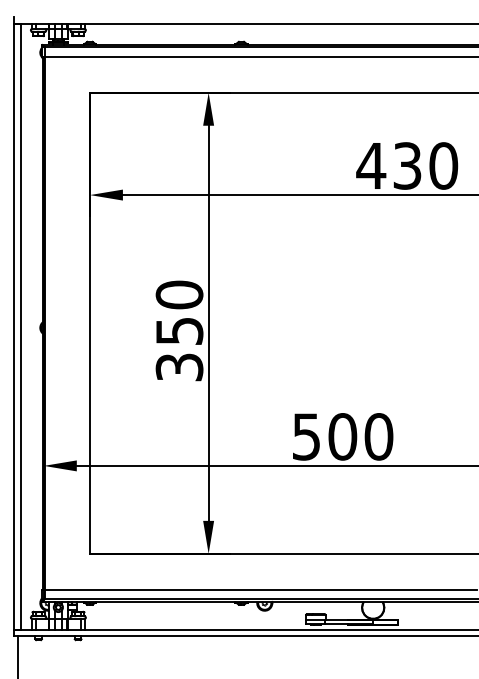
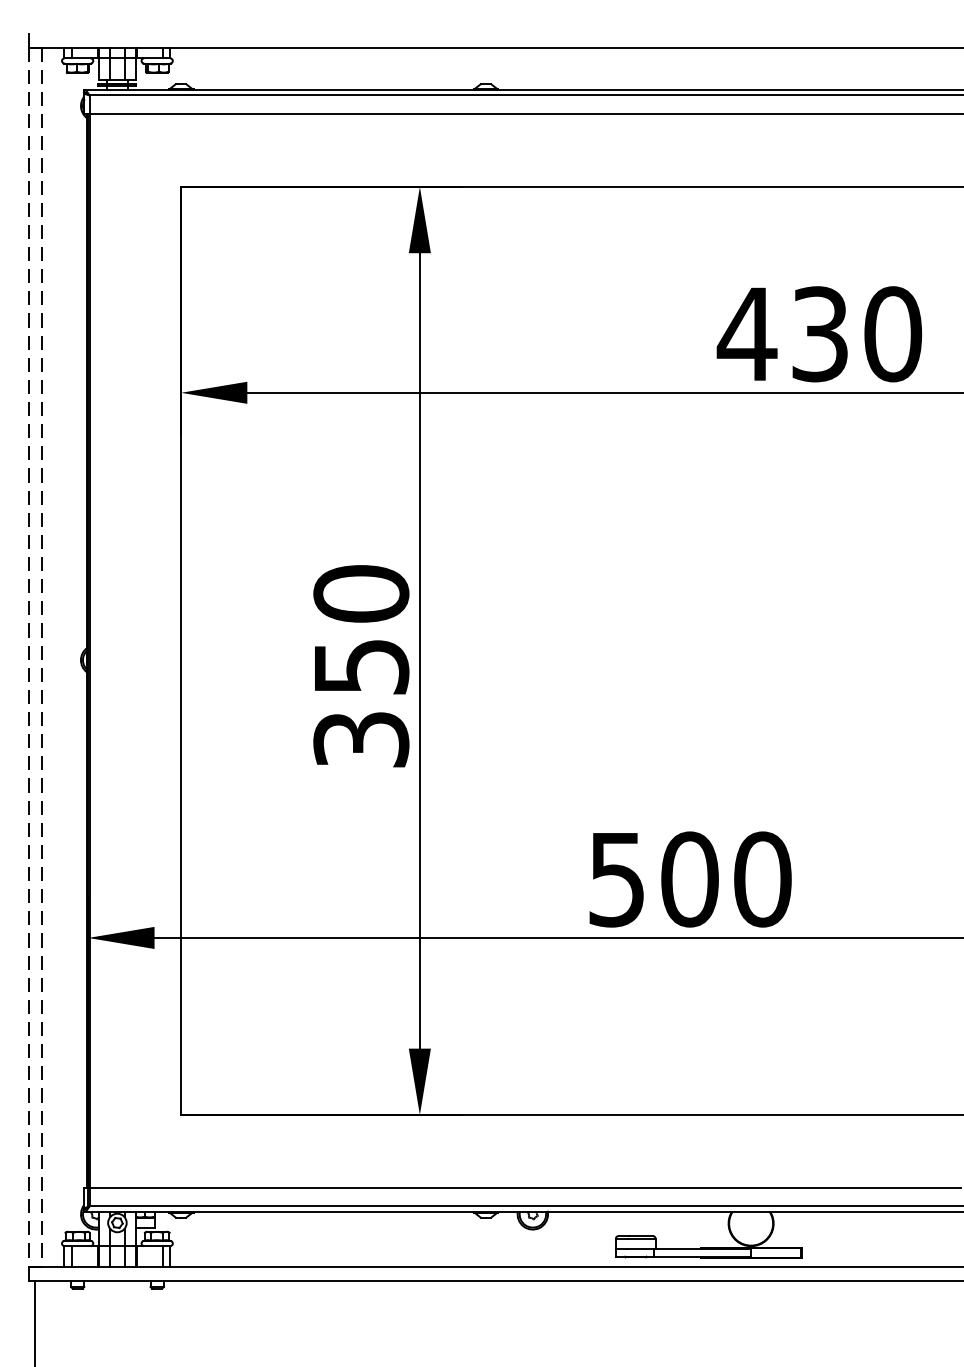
line: (14, 326) -> (29, 657), solid -> dashed
line: (20, 326) -> (41, 657), solid -> dashed

